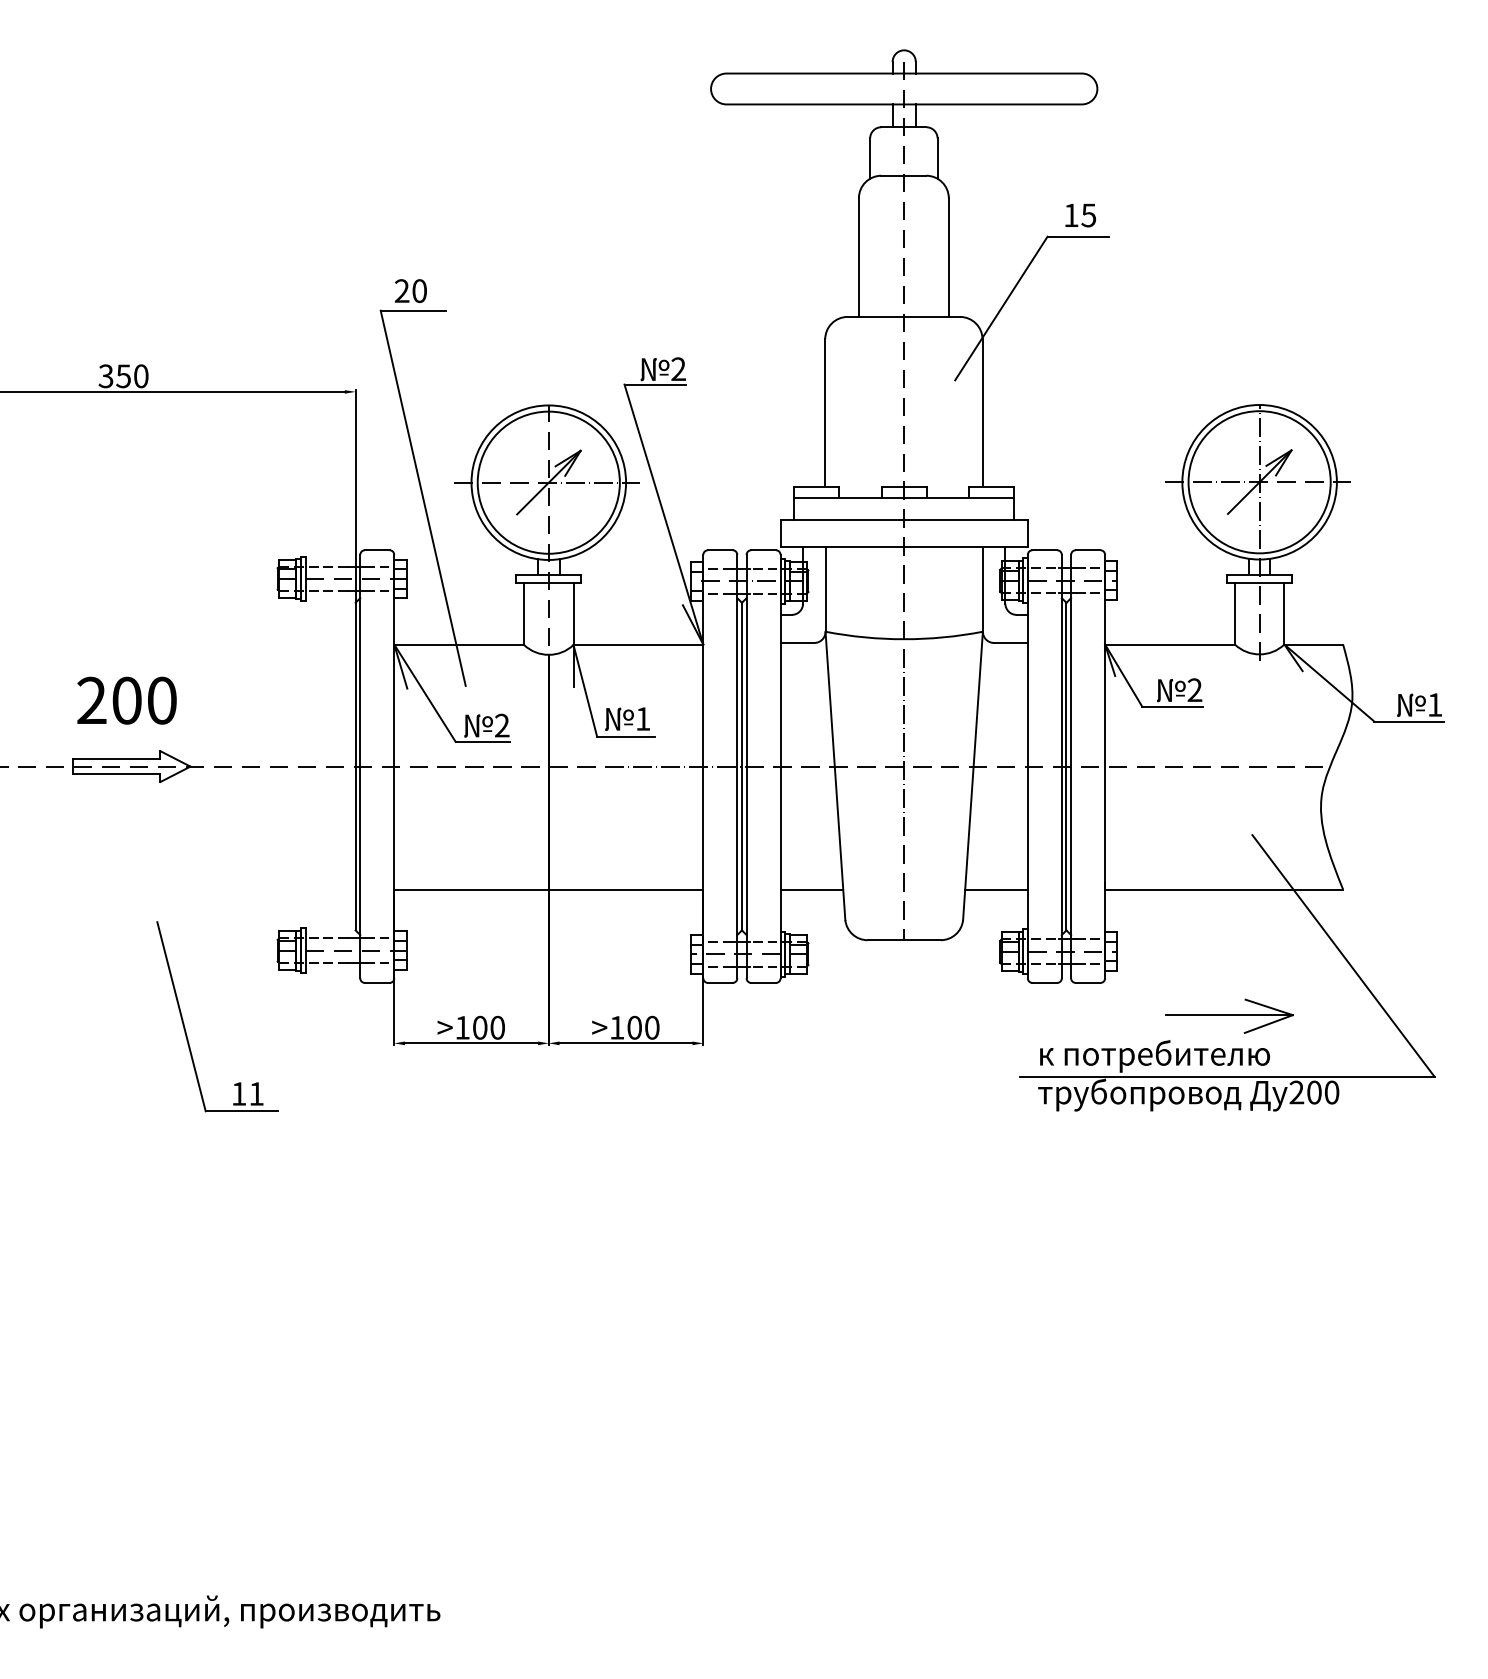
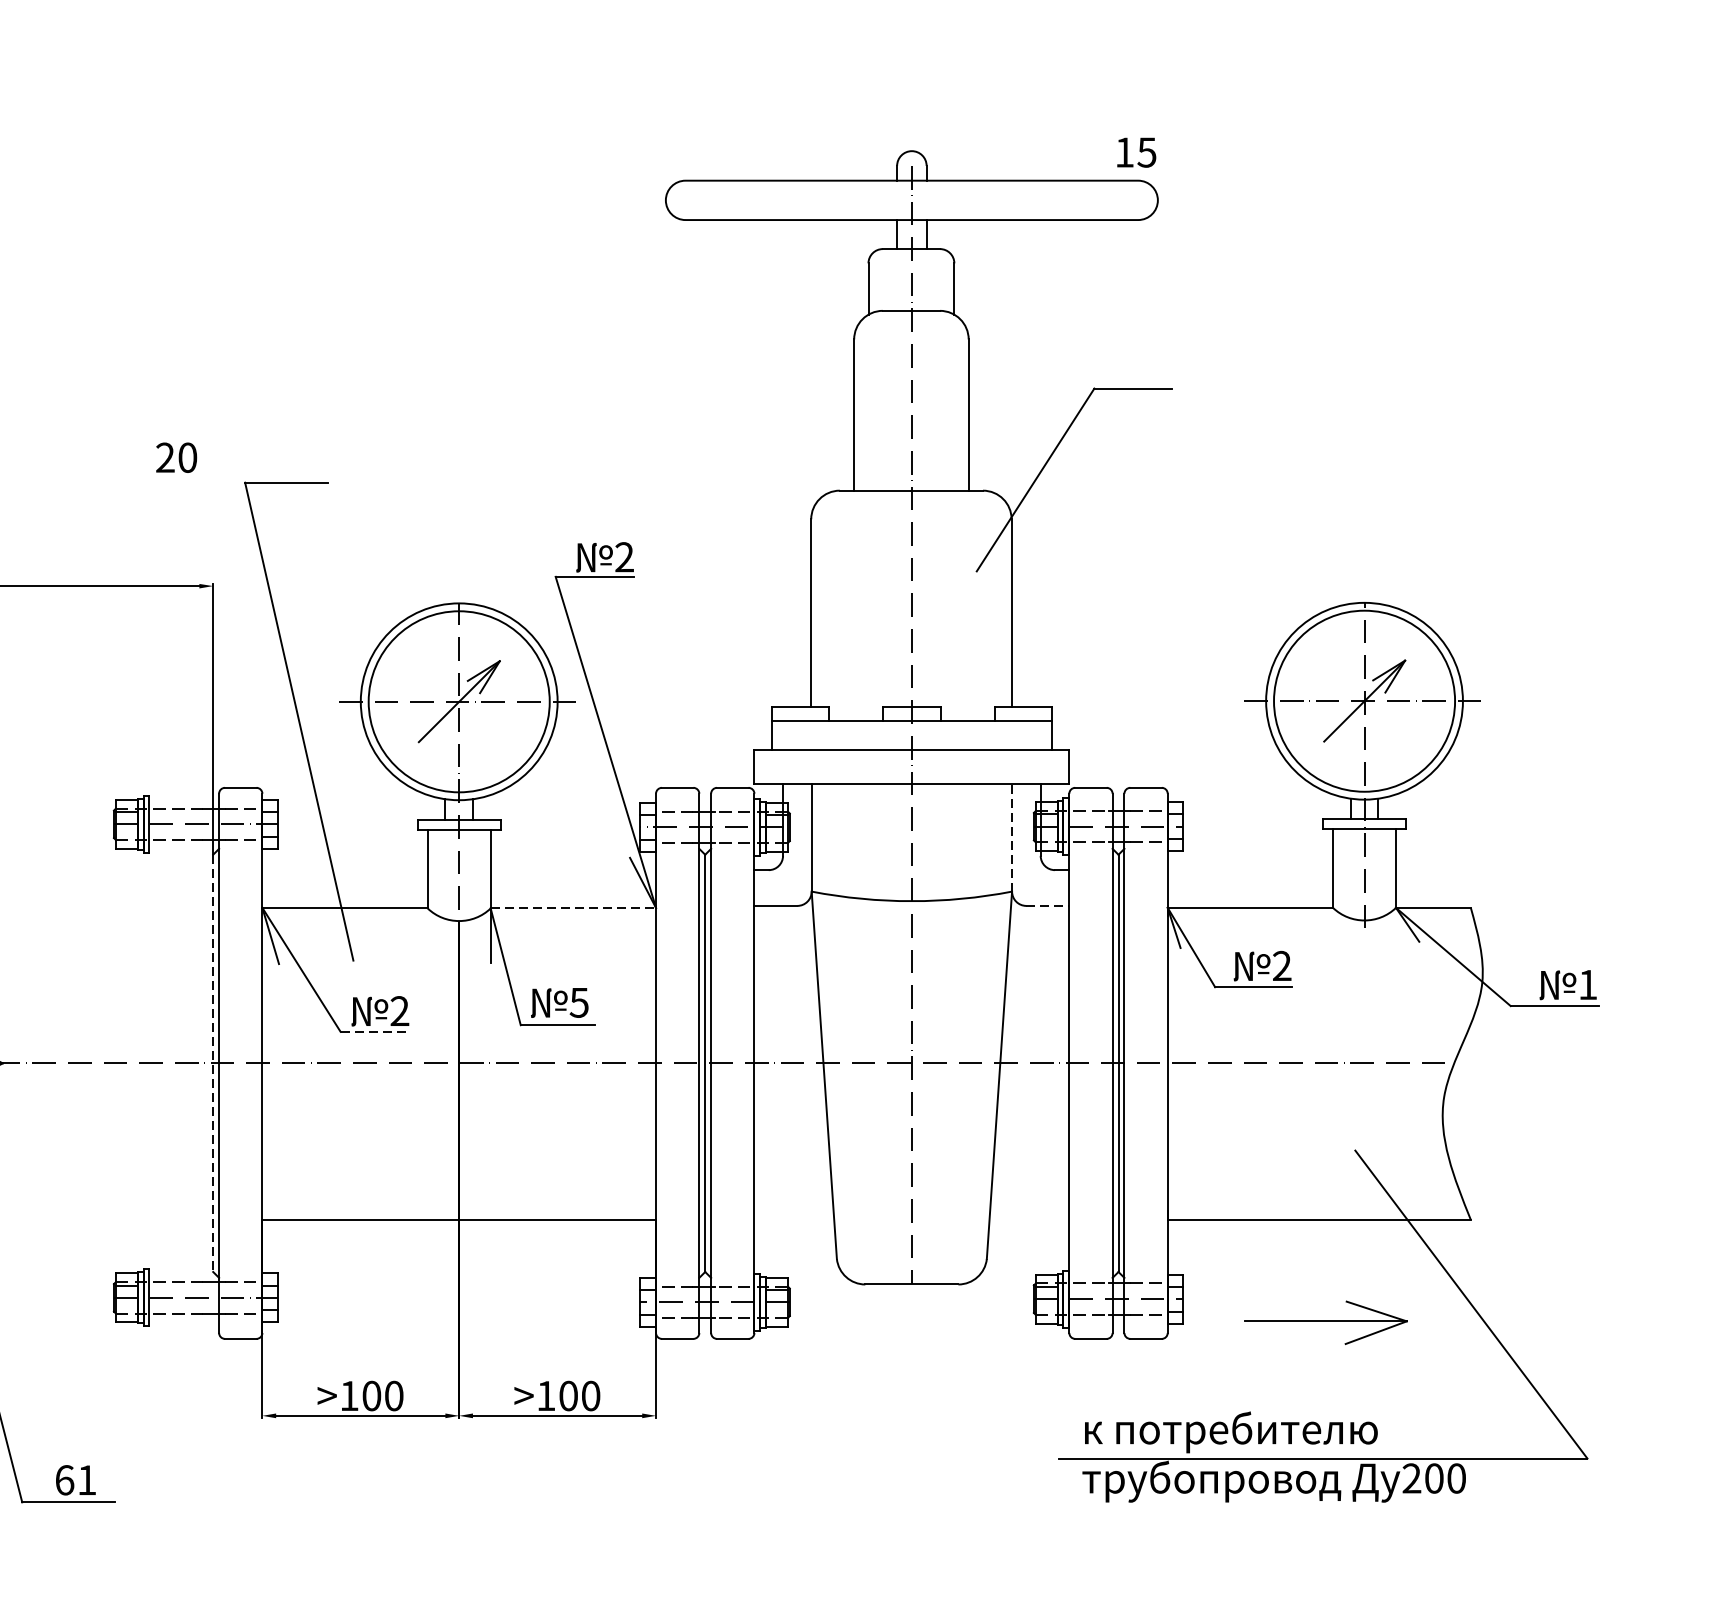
text: (1080, 215) -> (1136, 152), moved
text: (410, 290) -> (176, 457), moved
line: (982, 589) -> (1011, 837), solid -> dashed
line: (1010, 642) -> (1047, 905), solid -> dashed
line: (638, 644) -> (573, 907), solid -> dashed
text: (642, 718) -> (578, 1002), 1 -> 5
line: (482, 741) -> (374, 1031), solid -> dashed
line: (355, 766) -> (213, 1063), solid -> dashed
line: (811, 890) -> (793, 1221), removed
line: (996, 890) -> (1029, 1221), removed
part: (1229, 1015) -> (1326, 1321), moved
text: (239, 1093) -> (65, 1479), 11 -> 61

